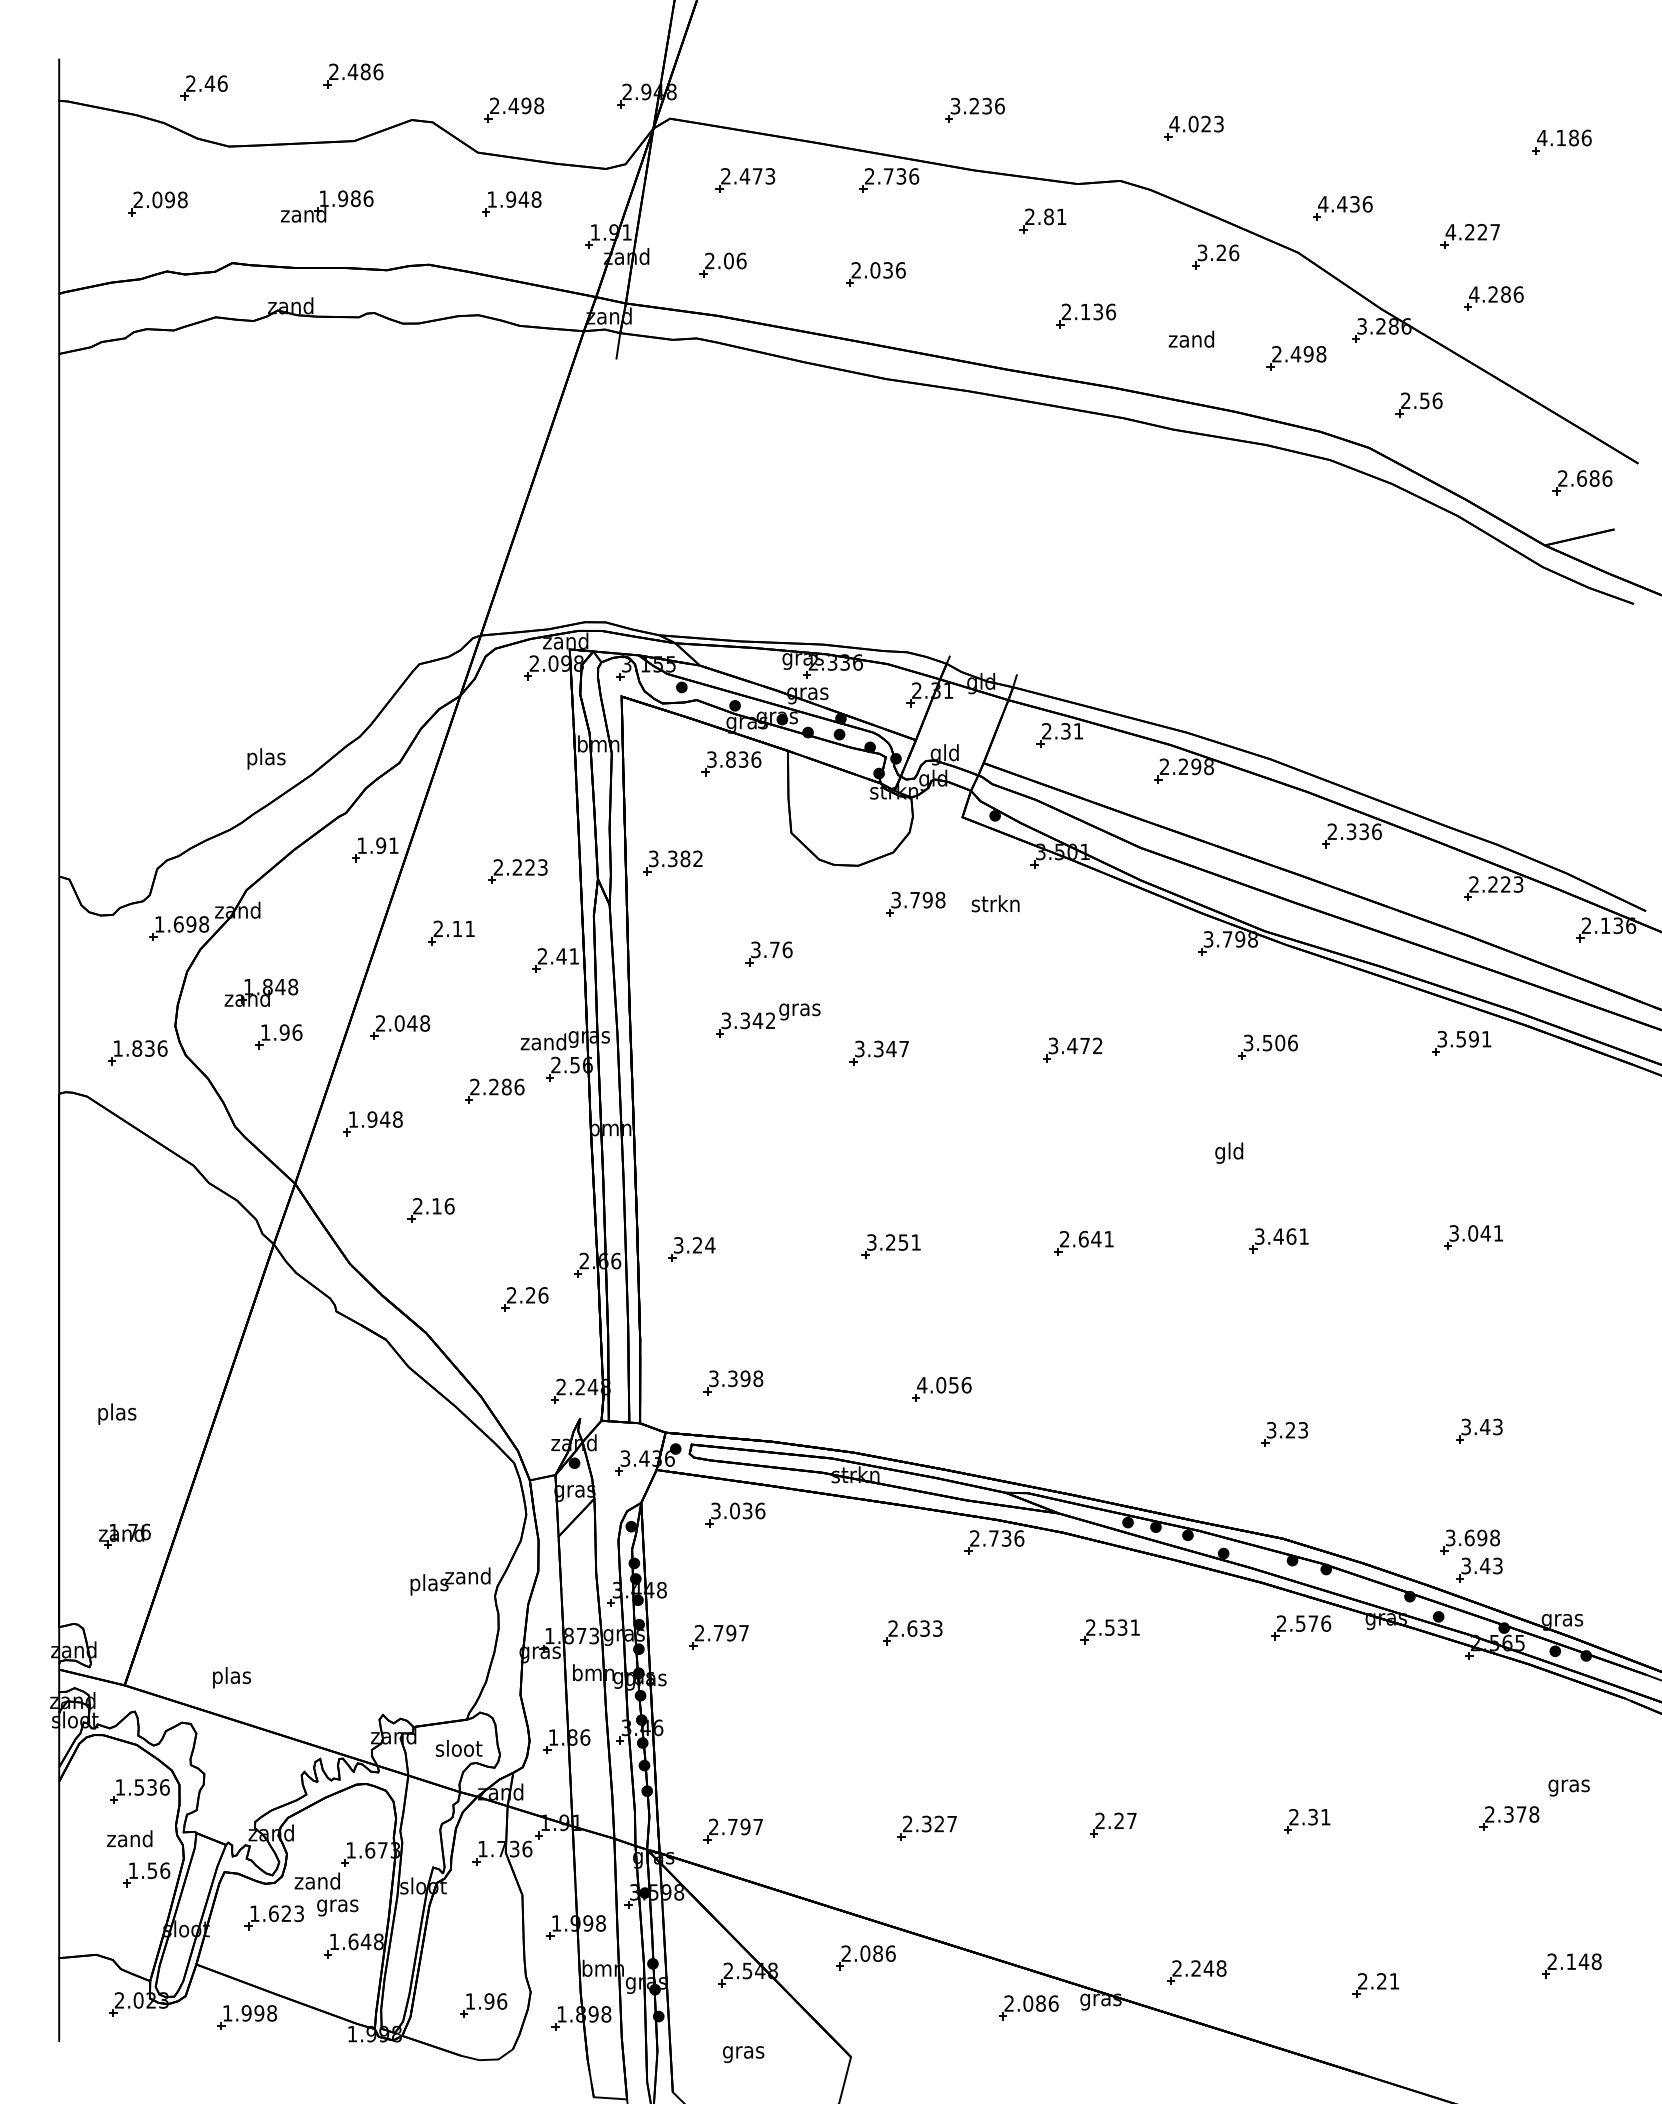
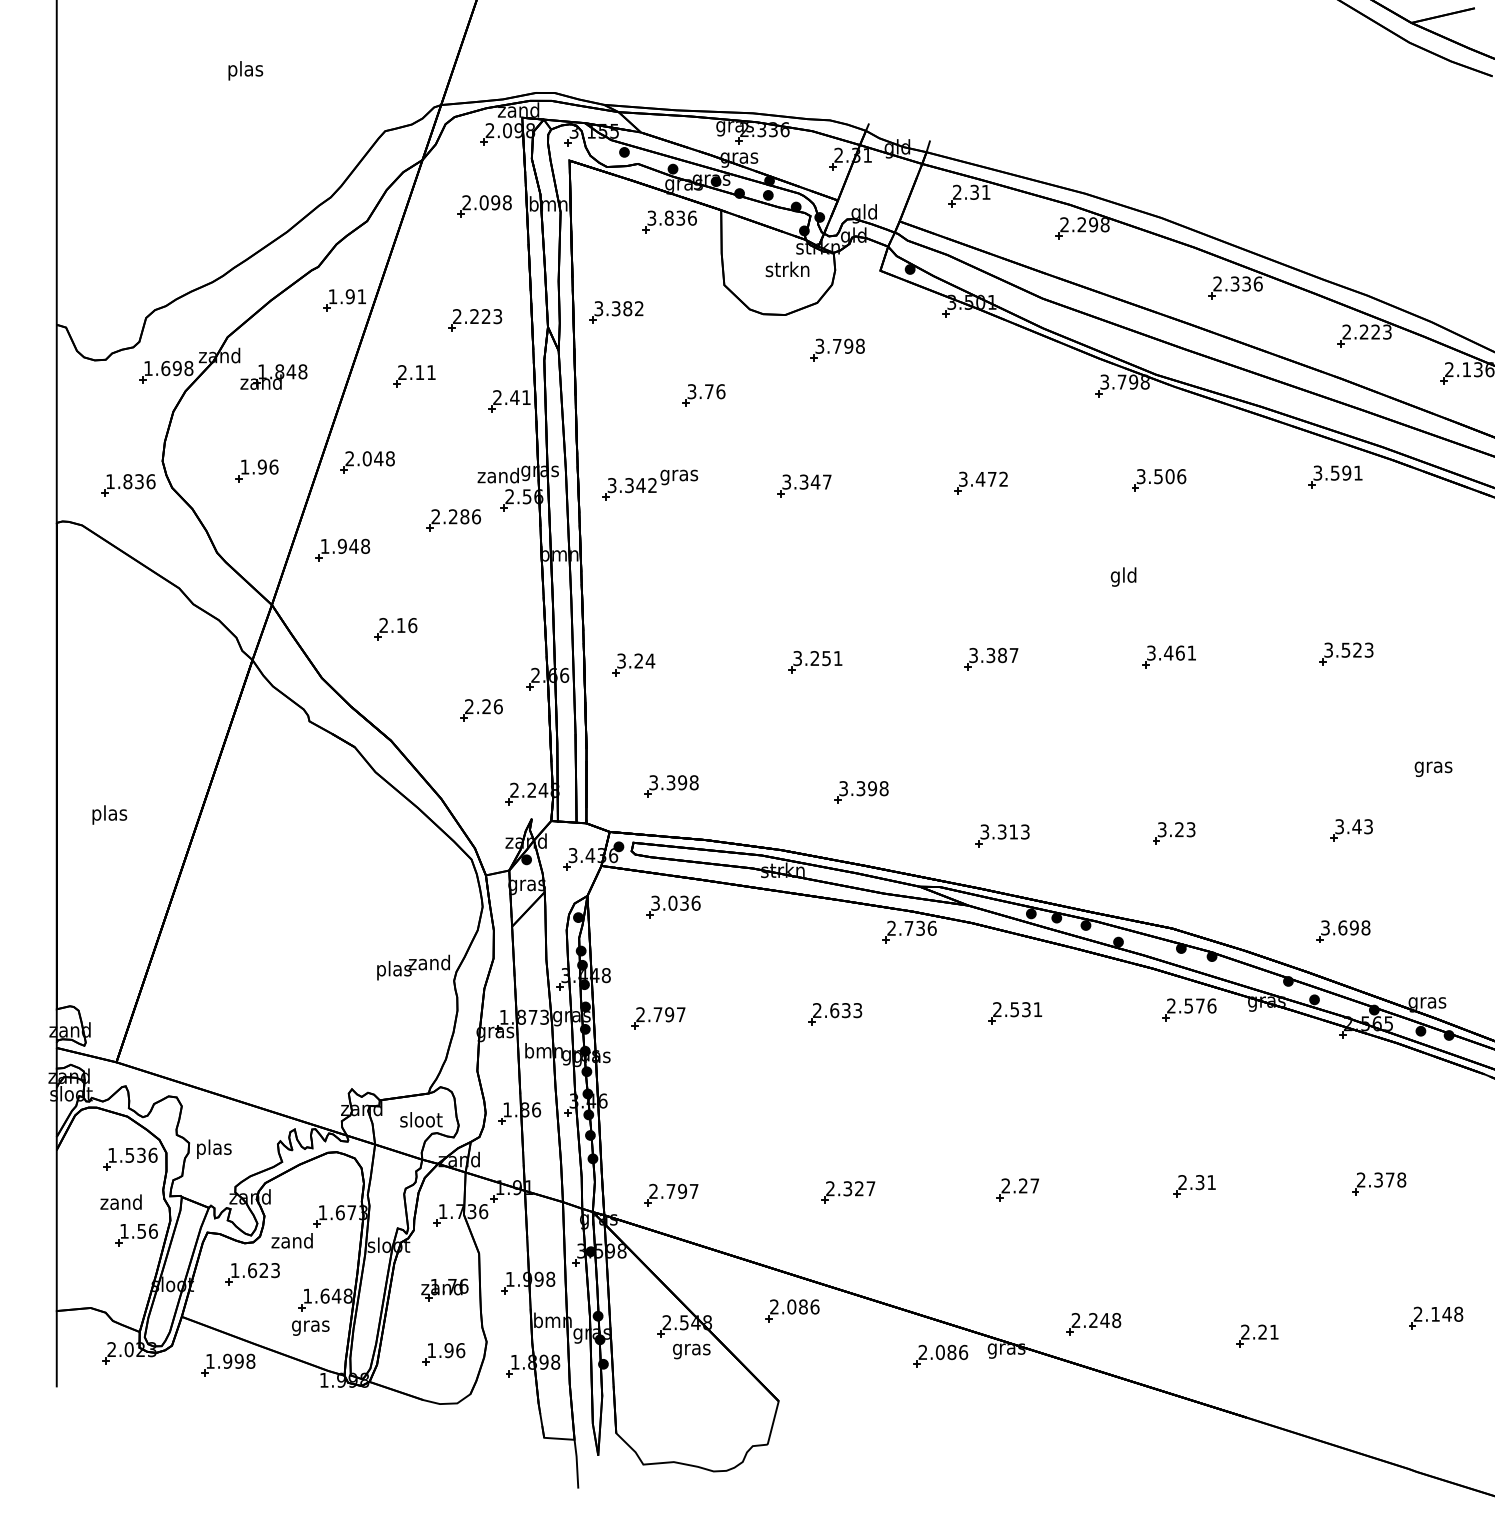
part: (528, 746) -> (484, 206), added
text: (266, 758) -> (245, 70), moved
text: (995, 903) -> (787, 269), moved
part: (261, 992) -> (274, 376), moved
part: (768, 1020) -> (650, 485), moved
text: (1485, 1233) -> (1357, 650), 3.041 -> 3.523
text: (1086, 1238) -> (993, 654), 2.641 -> 3.387
text: (943, 1385) -> (863, 788), 4.056 -> 3.398
part: (1096, 1436) -> (1002, 835), added
part: (124, 1535) -> (444, 1289), moved
part: (1479, 1569) -> (1351, 956), removed
text: (231, 1677) -> (213, 1149), moved
text: (1568, 1787) -> (1432, 768), moved
text: (337, 1907) -> (310, 1327), moved
text: (743, 2054) -> (691, 1351), moved

